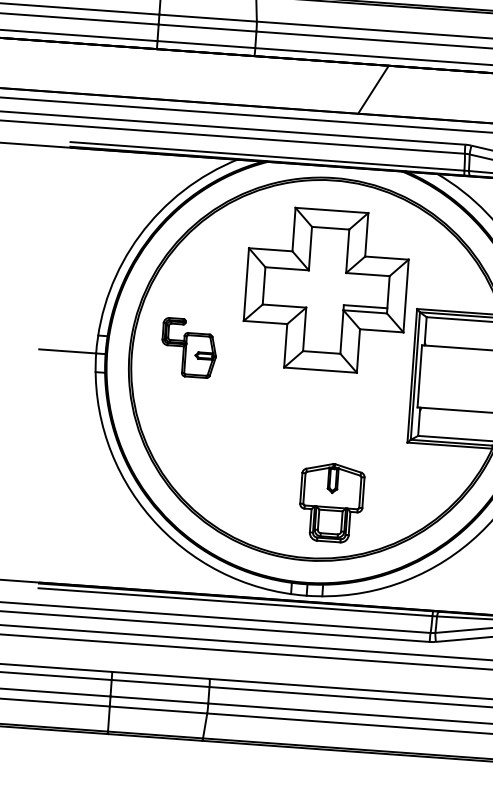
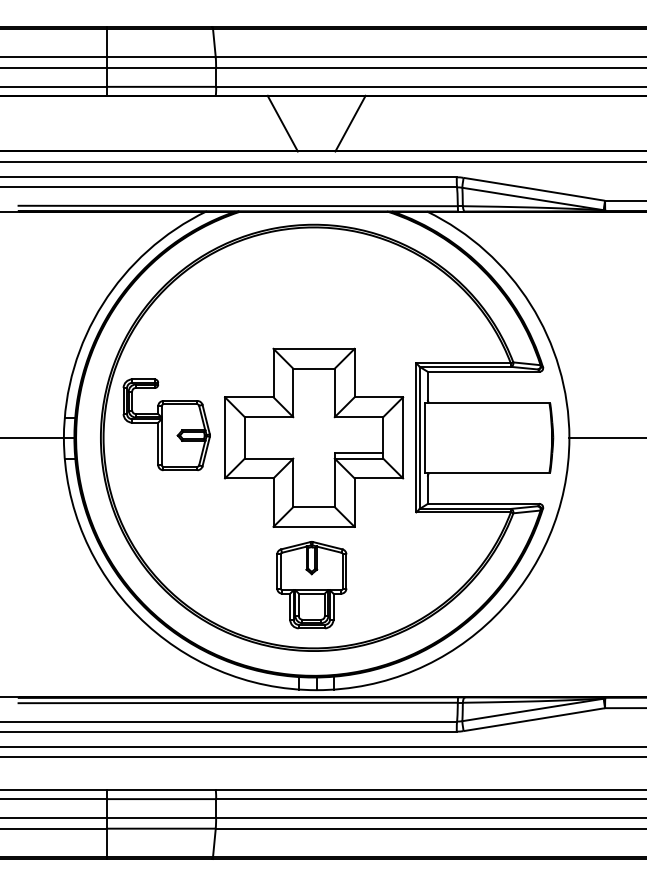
line: (312, 85) -> (282, 123), added
part: (326, 290) -> (314, 437), moved
part: (189, 347) -> (166, 424), size x1.43
part: (331, 503) -> (311, 585), moved

